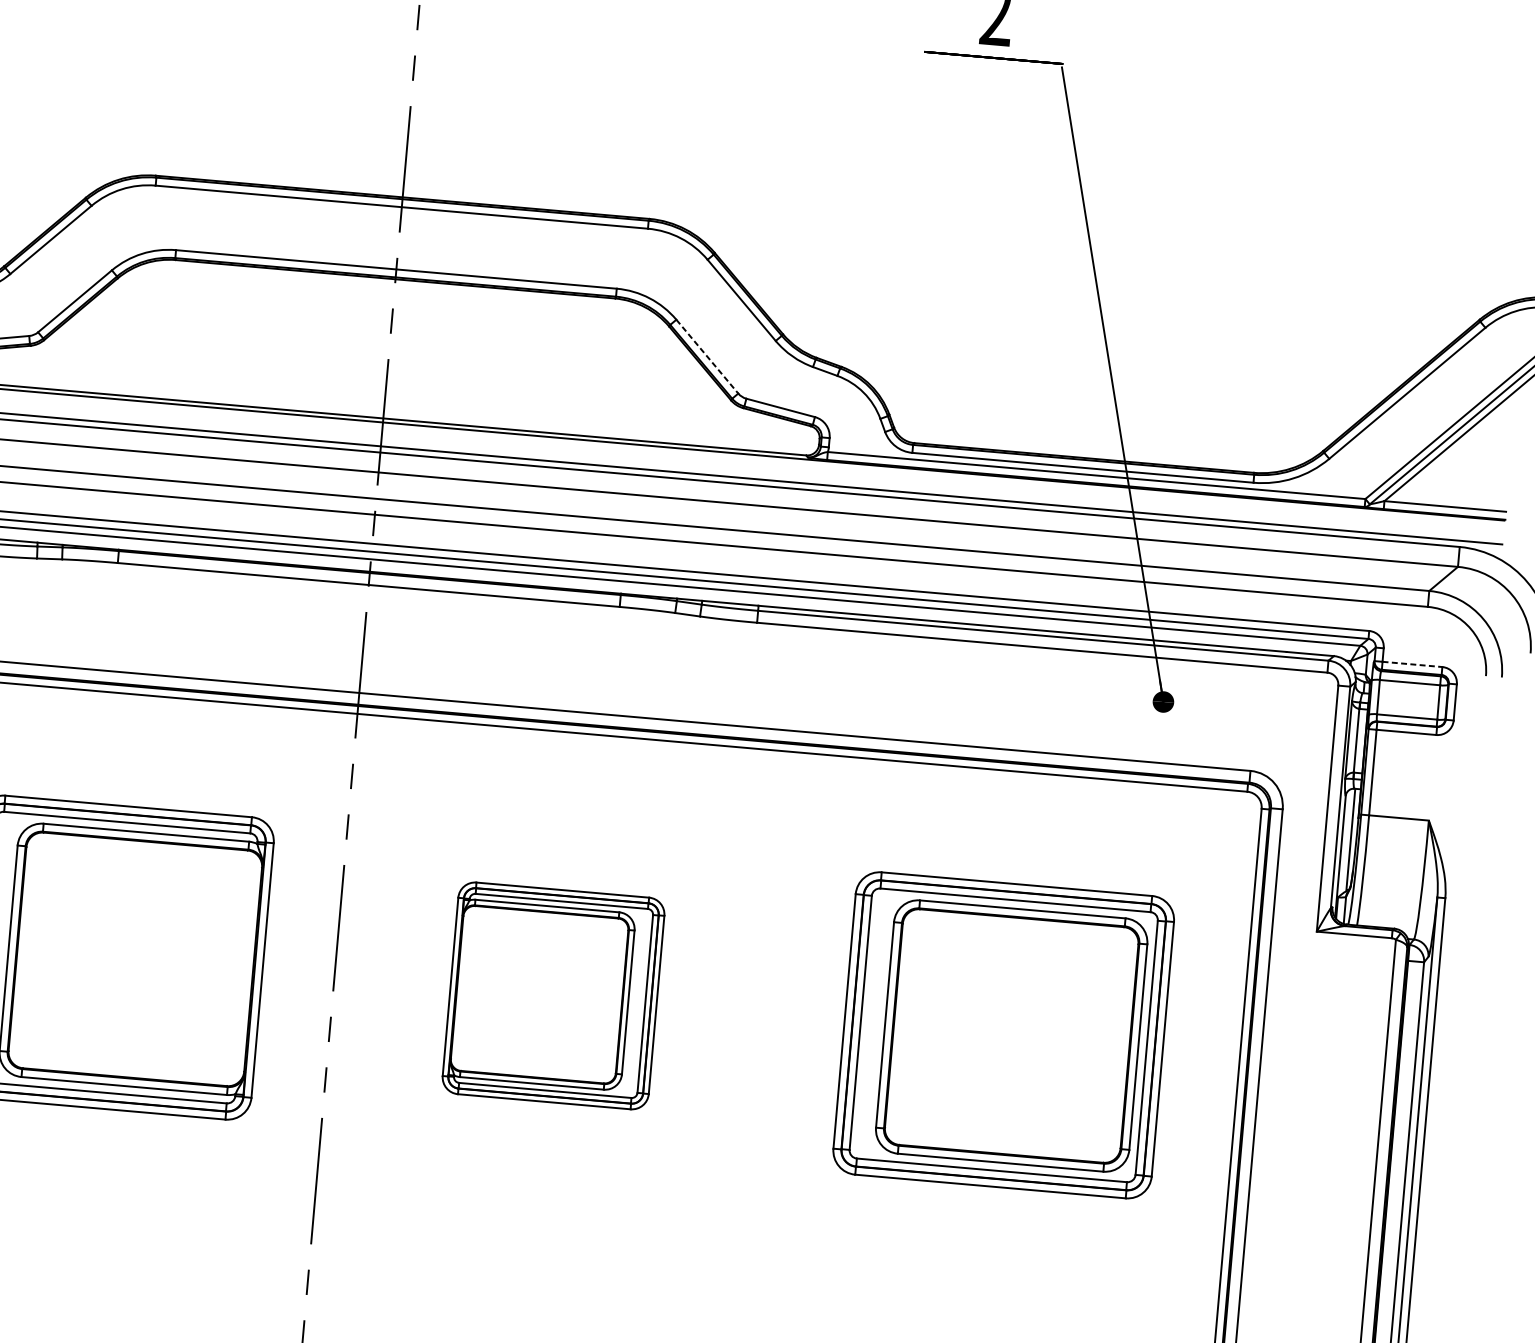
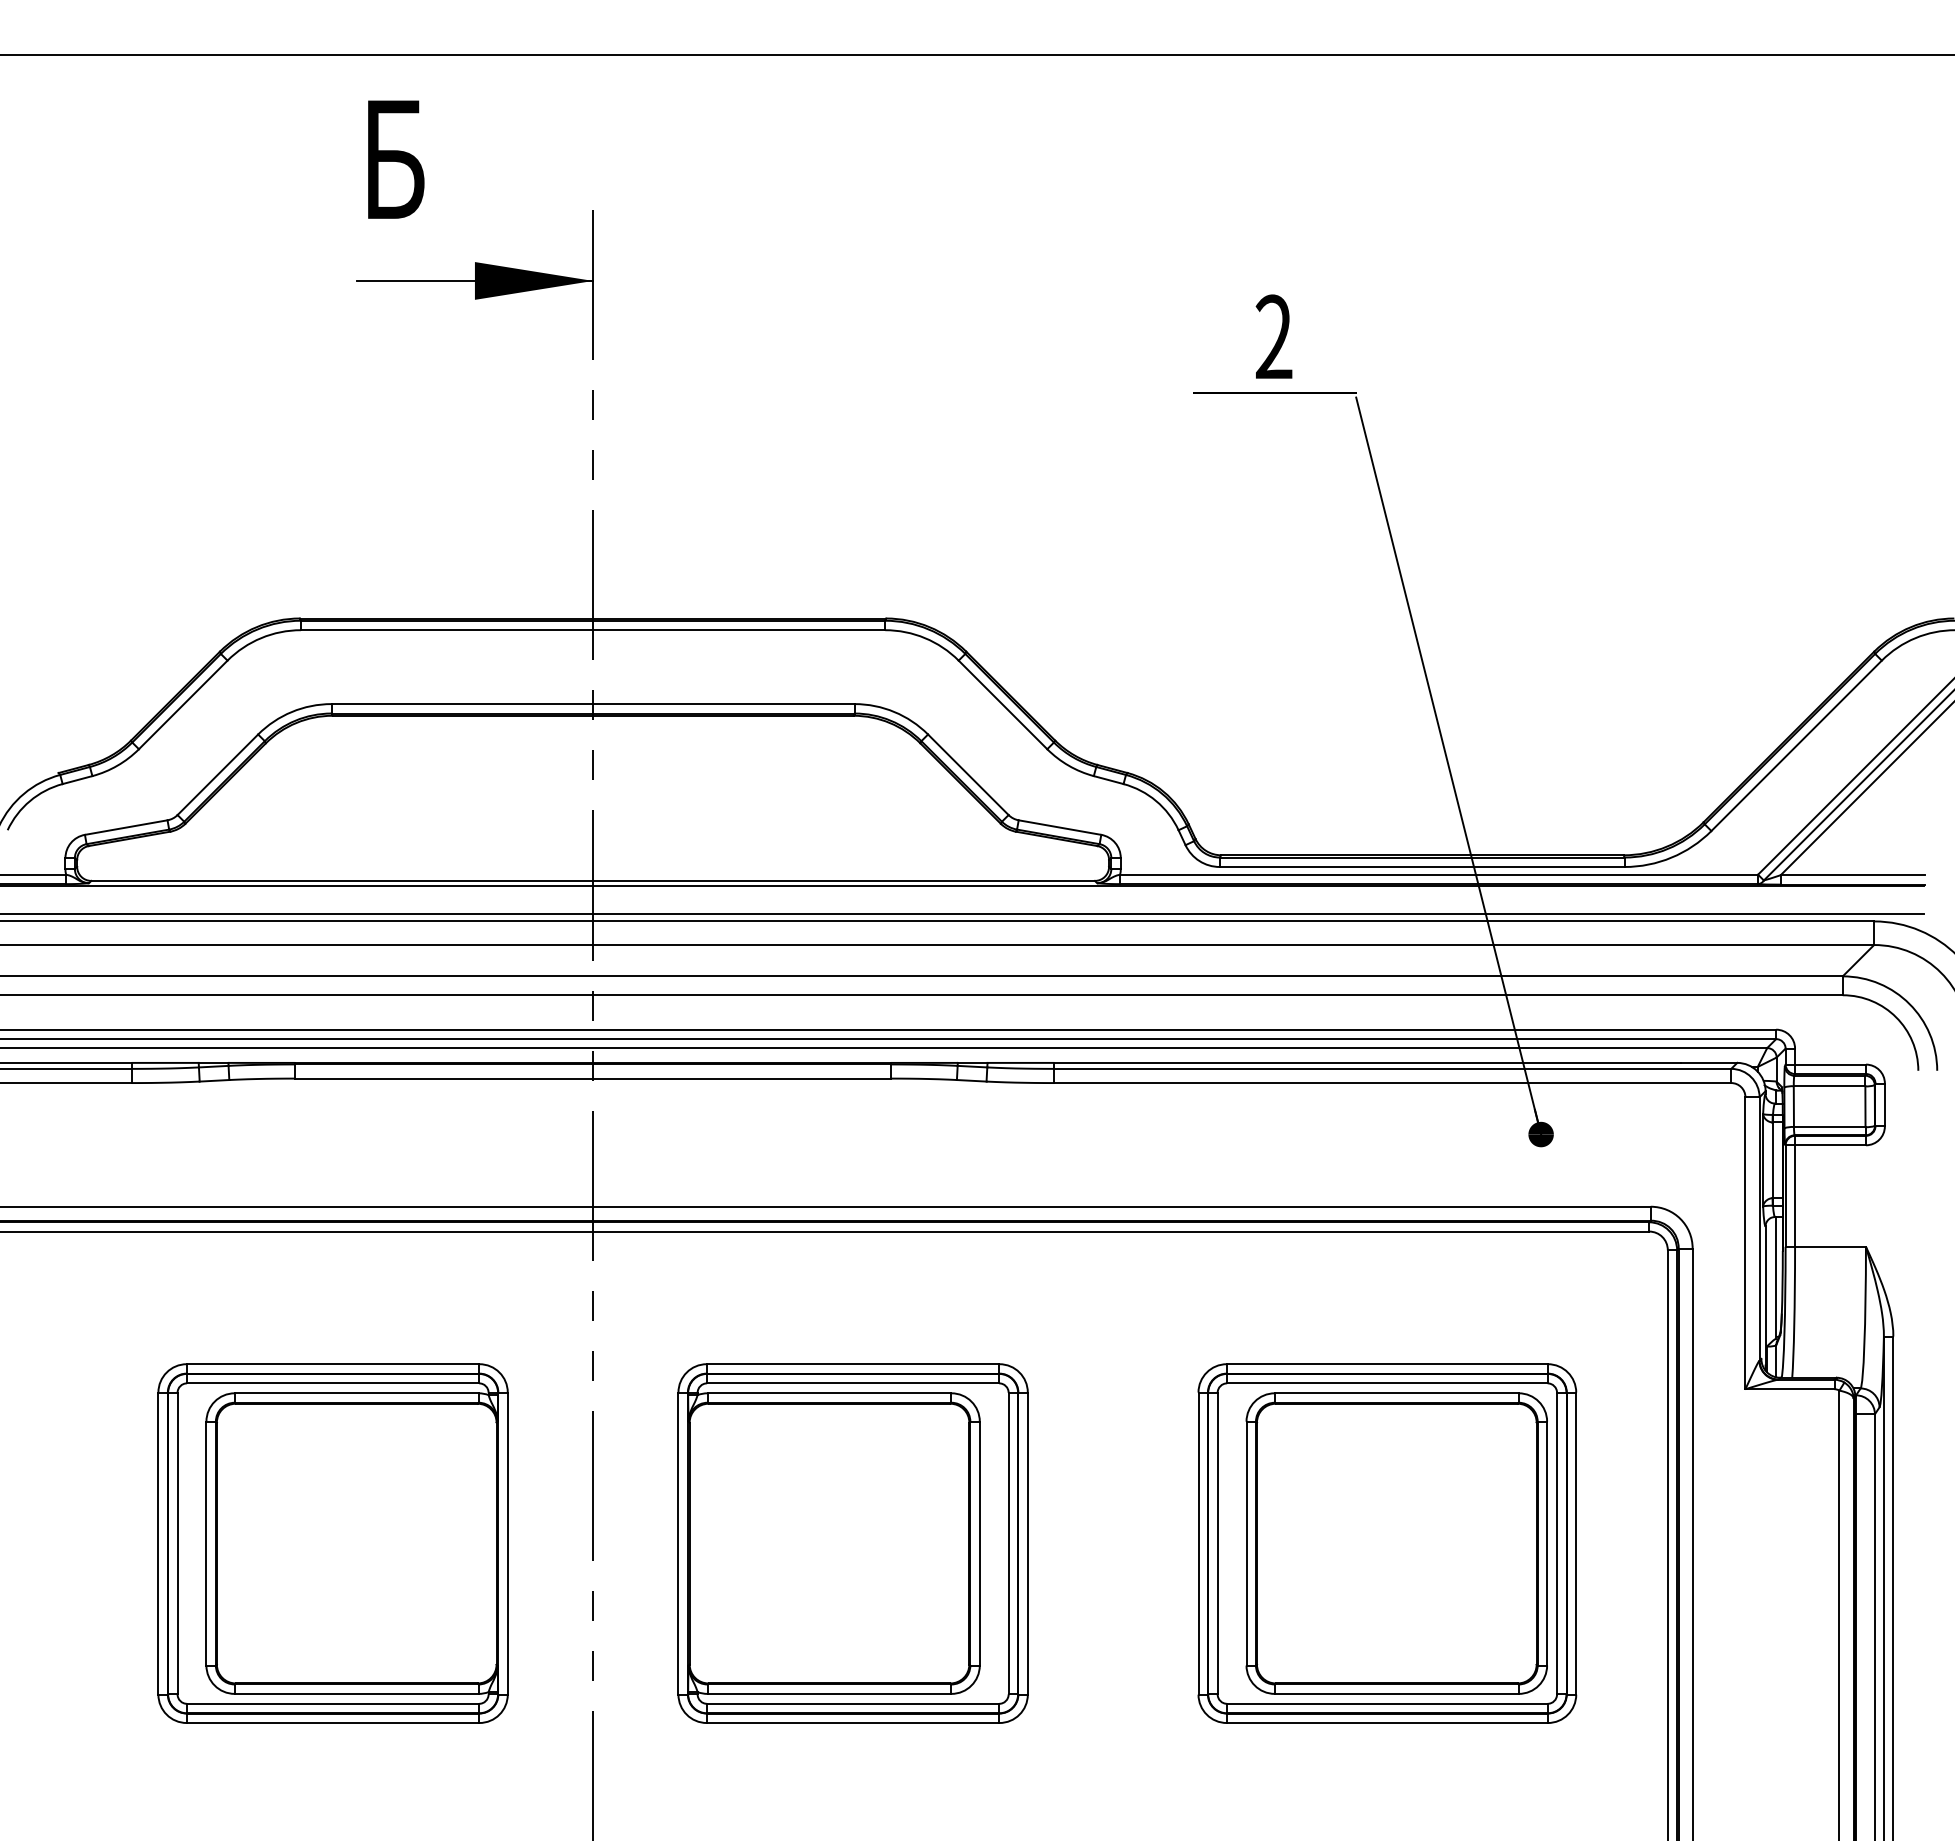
line: (707, 356) -> (968, 774), dashed -> solid
line: (1413, 664) -> (1831, 1064), dashed -> solid
part: (553, 995) -> (852, 1543), size x1.43

